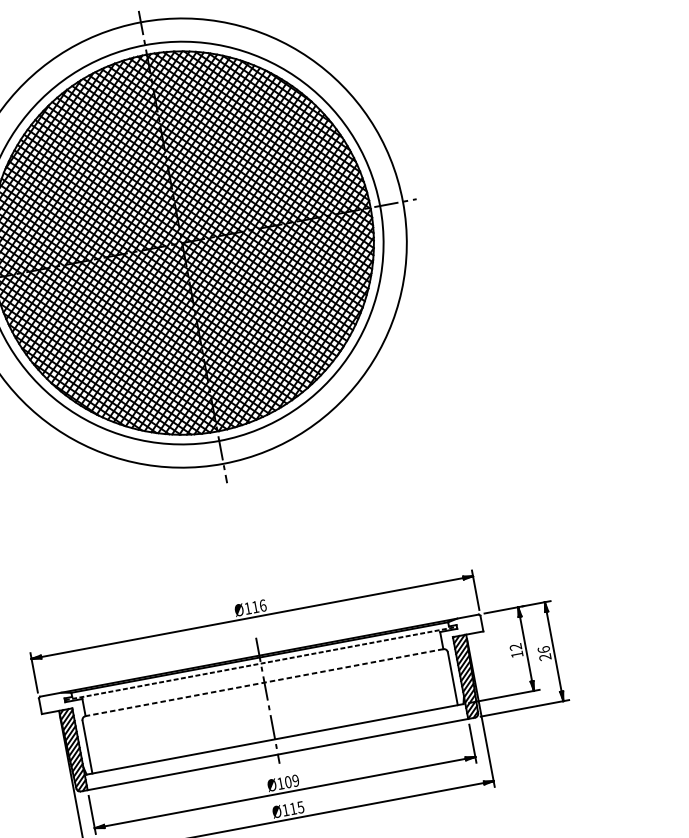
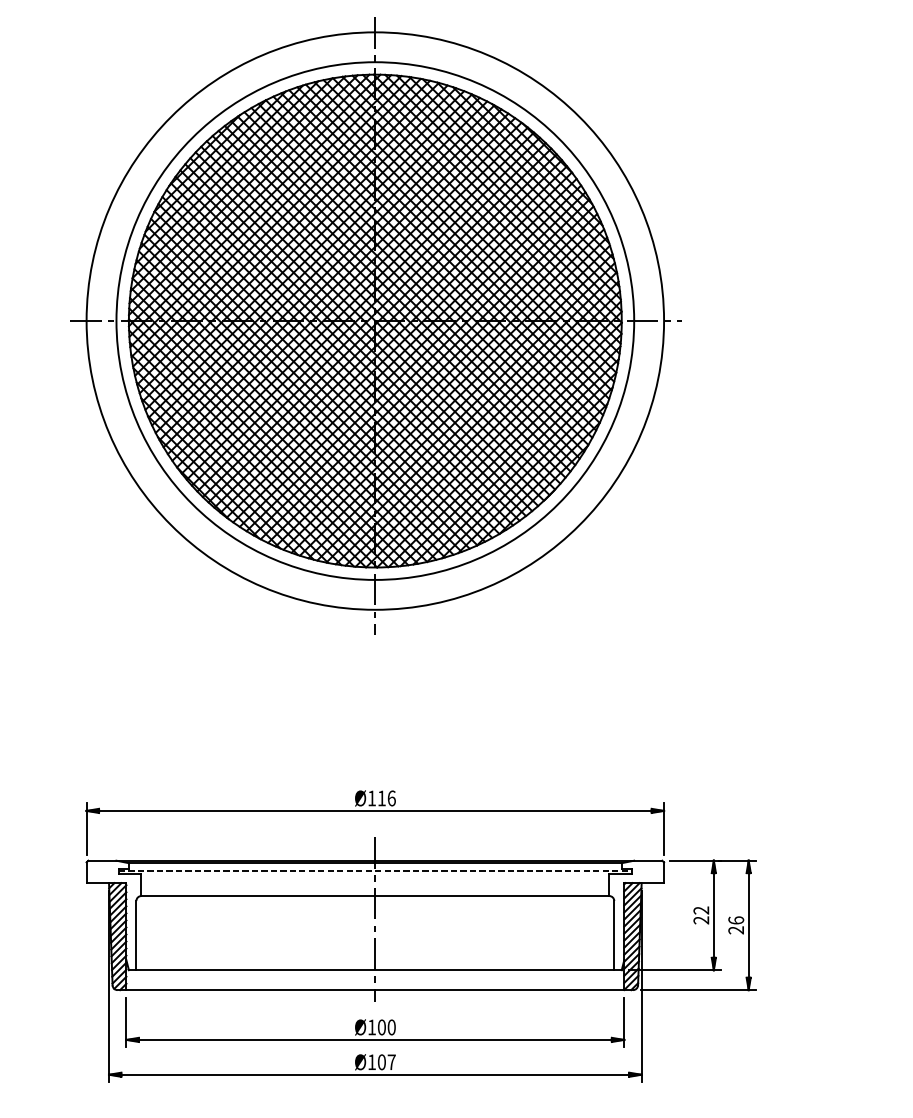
text: (516, 654) -> (700, 920), 12 -> 22
line: (264, 682) -> (375, 896), dashed -> solid
text: (295, 780) -> (391, 1027), Ø109 -> Ø100
text: (296, 808) -> (386, 1062), Ø115 -> Ø107

